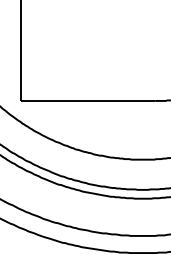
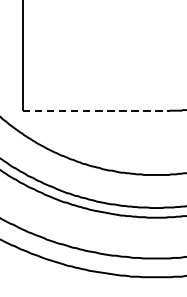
line: (88, 100) -> (96, 110), solid -> dashed

